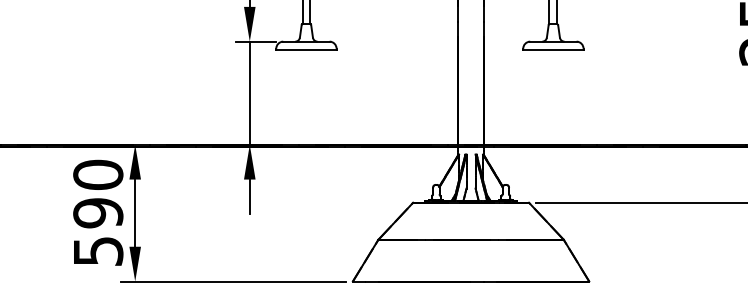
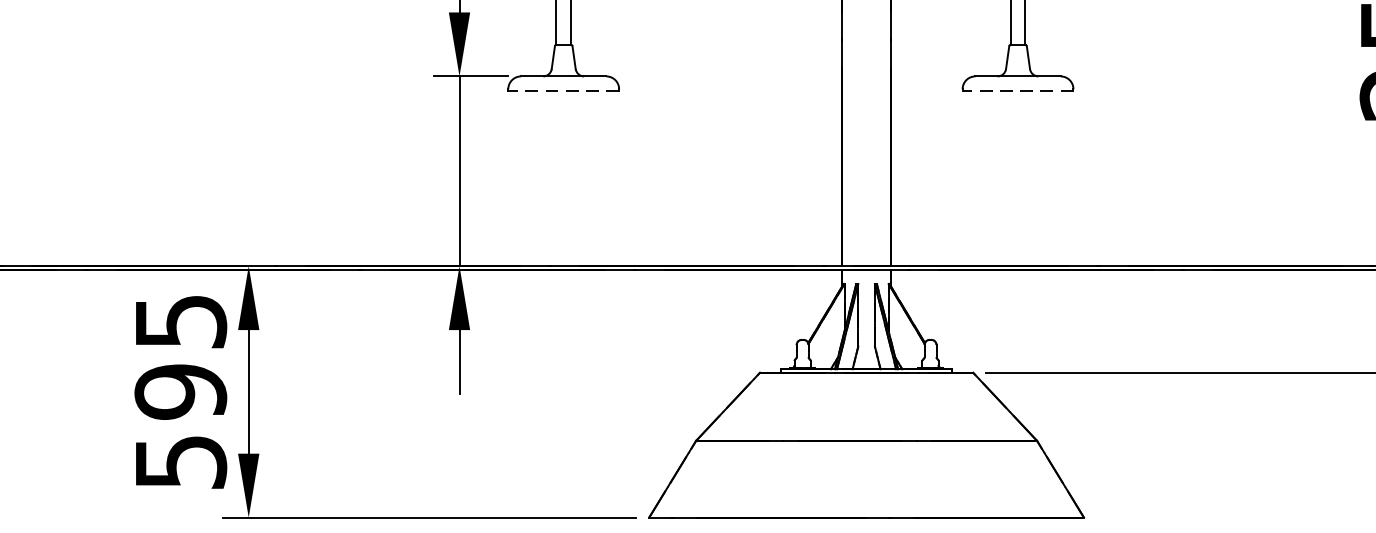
line: (305, 49) -> (561, 90), solid -> dashed
line: (552, 49) -> (1016, 90), solid -> dashed
text: (98, 174) -> (181, 320), 590 -> 595

